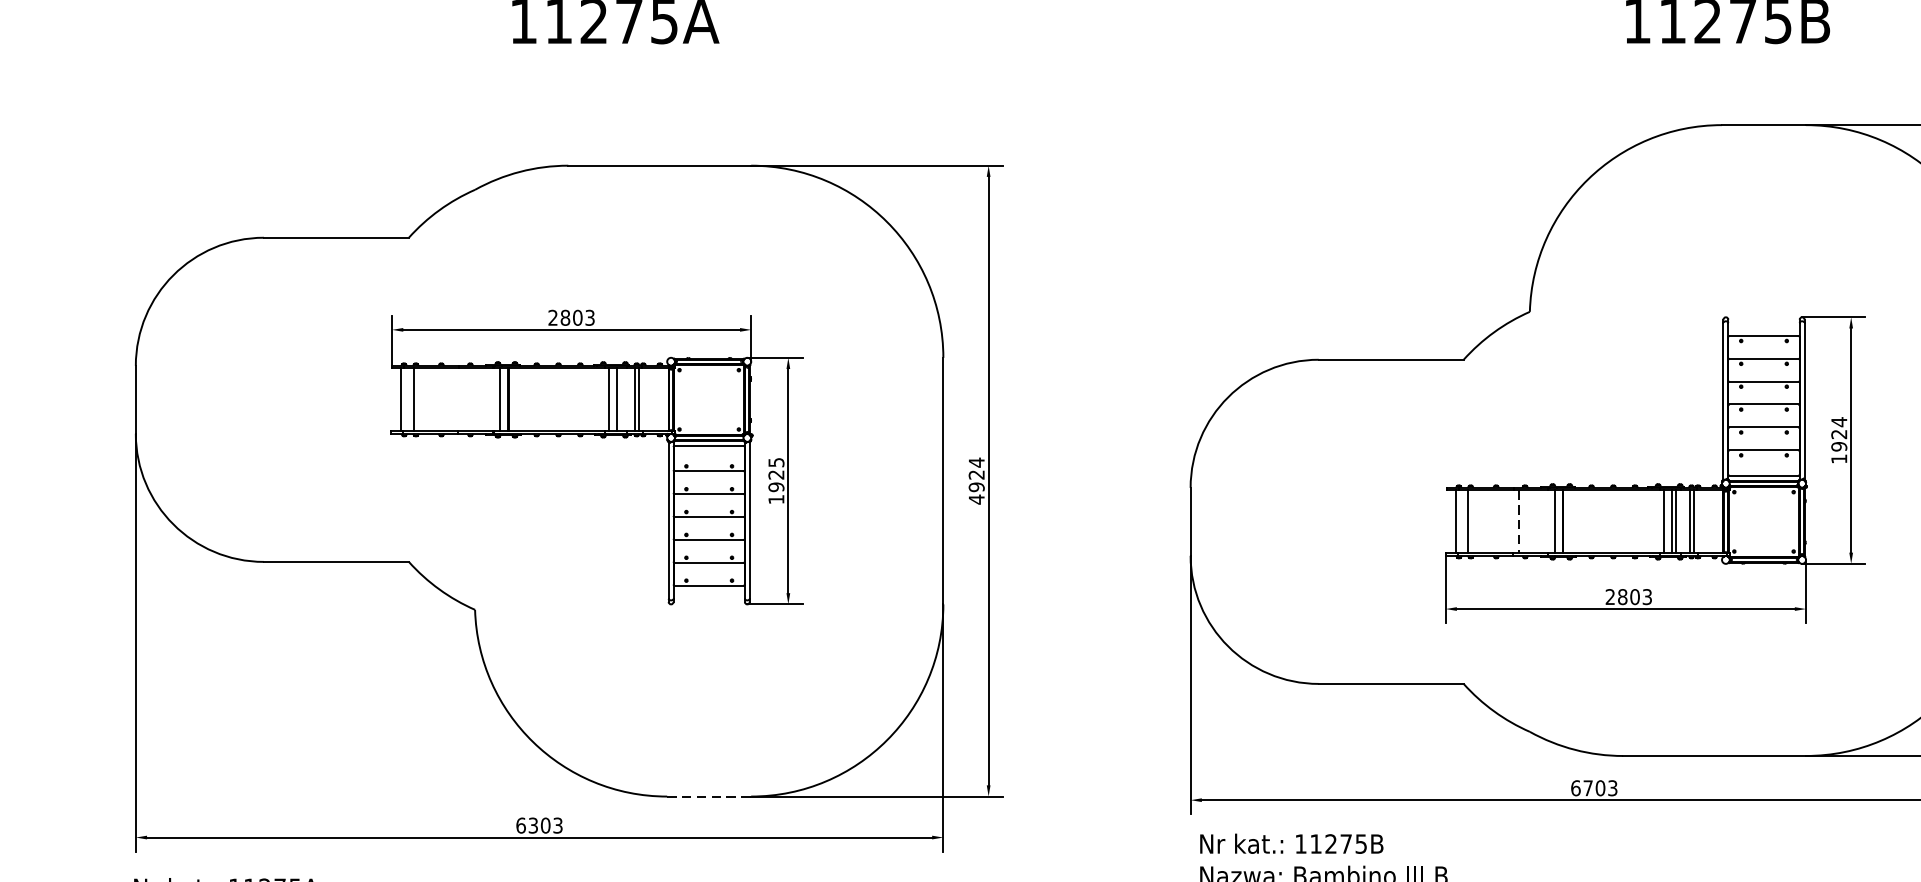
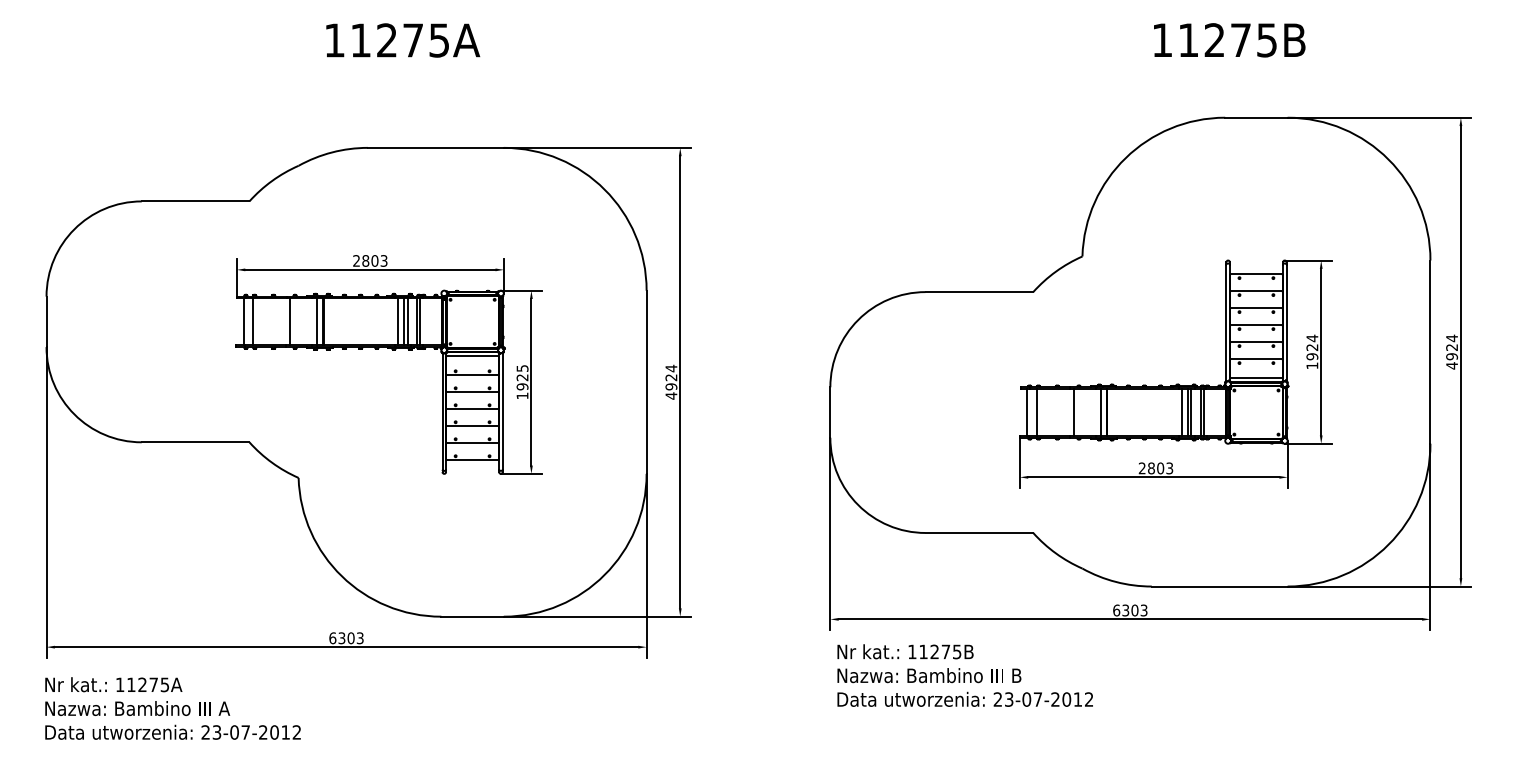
line: (464, 399) -> (290, 321), added
line: (621, 399) -> (407, 321), added
line: (1519, 523) -> (1074, 413), dashed -> solid
text: (1587, 788) -> (1125, 610), 6703 -> 6303
line: (710, 796) -> (473, 616), dashed -> solid

